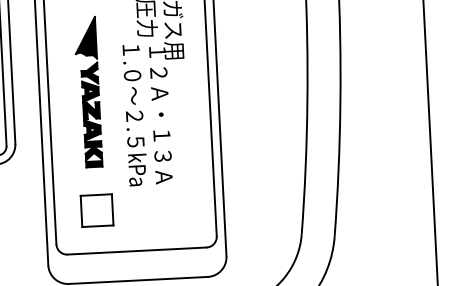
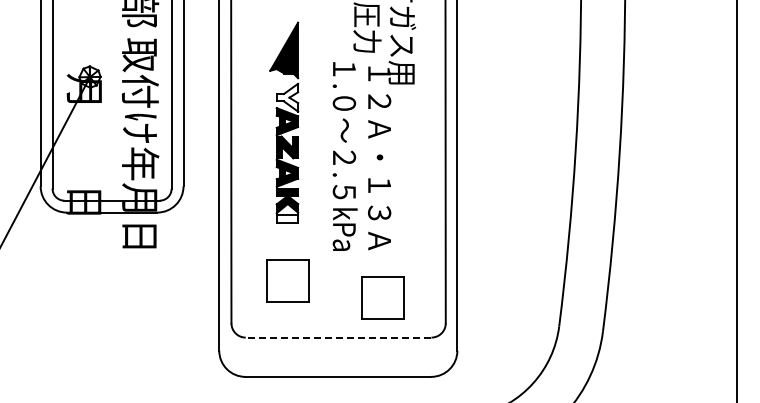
fill: (89, 73) -> (287, 97), removed
fill: (94, 163) -> (287, 218), removed
part: (168, 219) -> (382, 297), added
line: (137, 250) -> (338, 337), solid -> dashed

